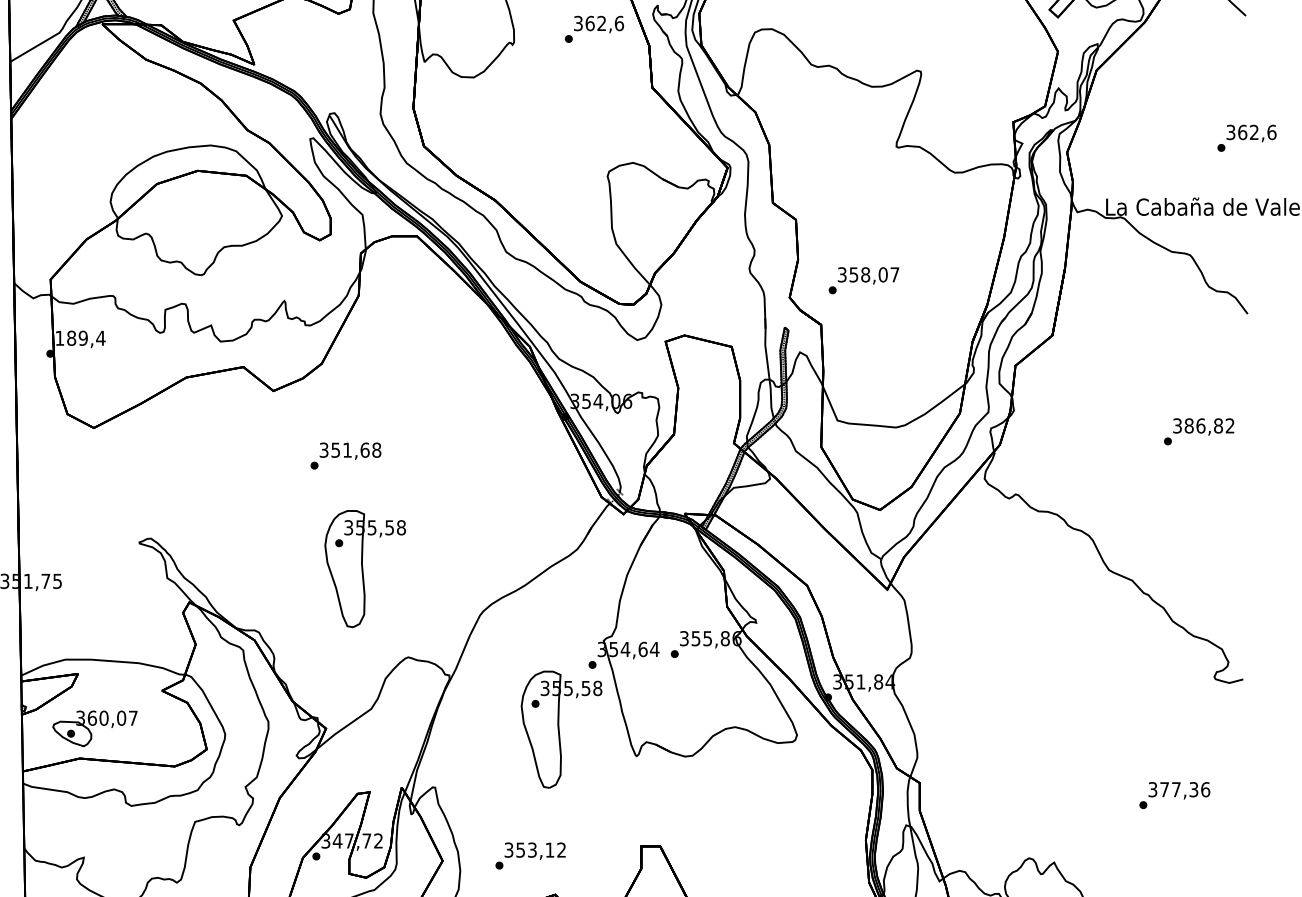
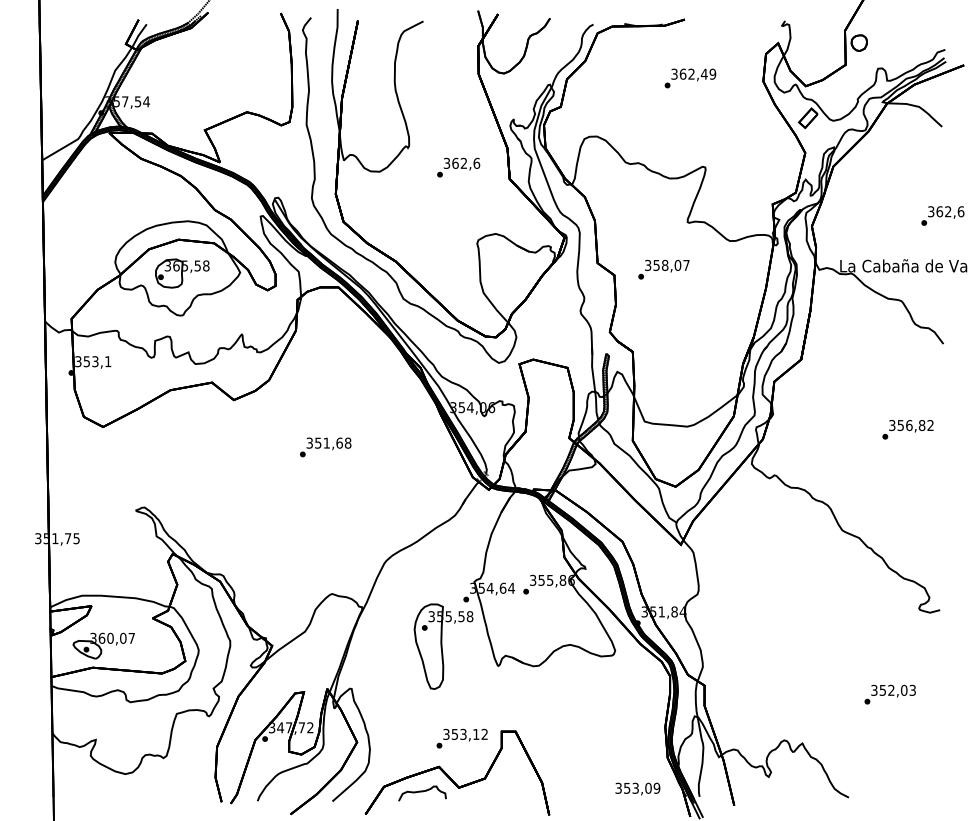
text: (594, 29) -> (458, 167), moved
part: (202, 217) -> (182, 273), added
text: (863, 280) -> (663, 269), moved
text: (80, 338) -> (93, 361), 189,4 -> 353,1
text: (1188, 425) -> (900, 425), 386,82 -> 356,82
text: (345, 456) -> (325, 447), moved
part: (364, 568) -> (300, 529), removed
text: (1184, 788) -> (897, 689), 377,36 -> 352,03
text: (529, 855) -> (461, 738), moved

